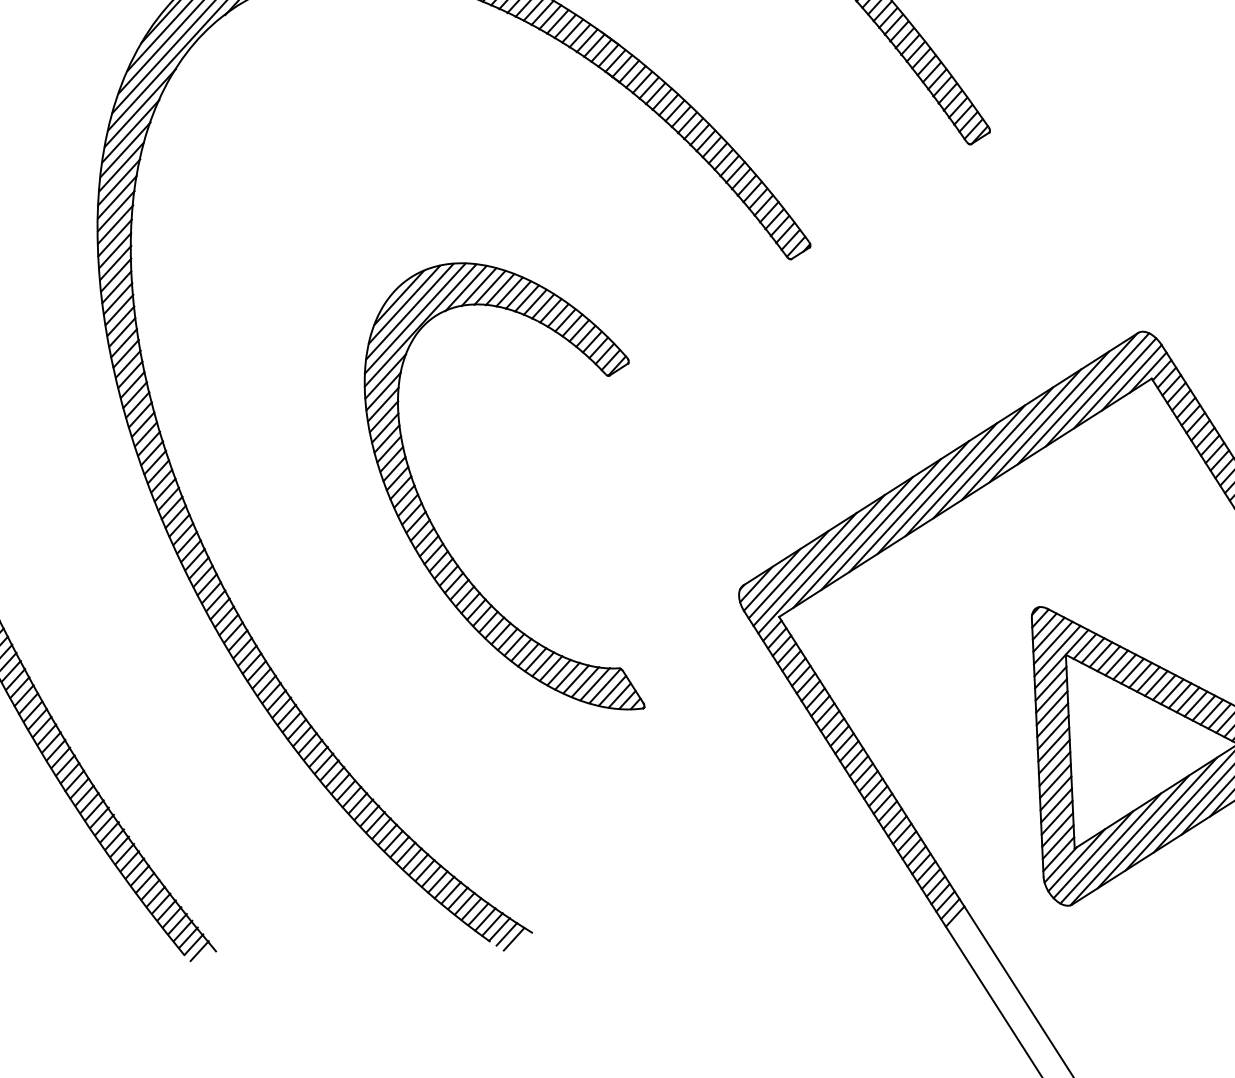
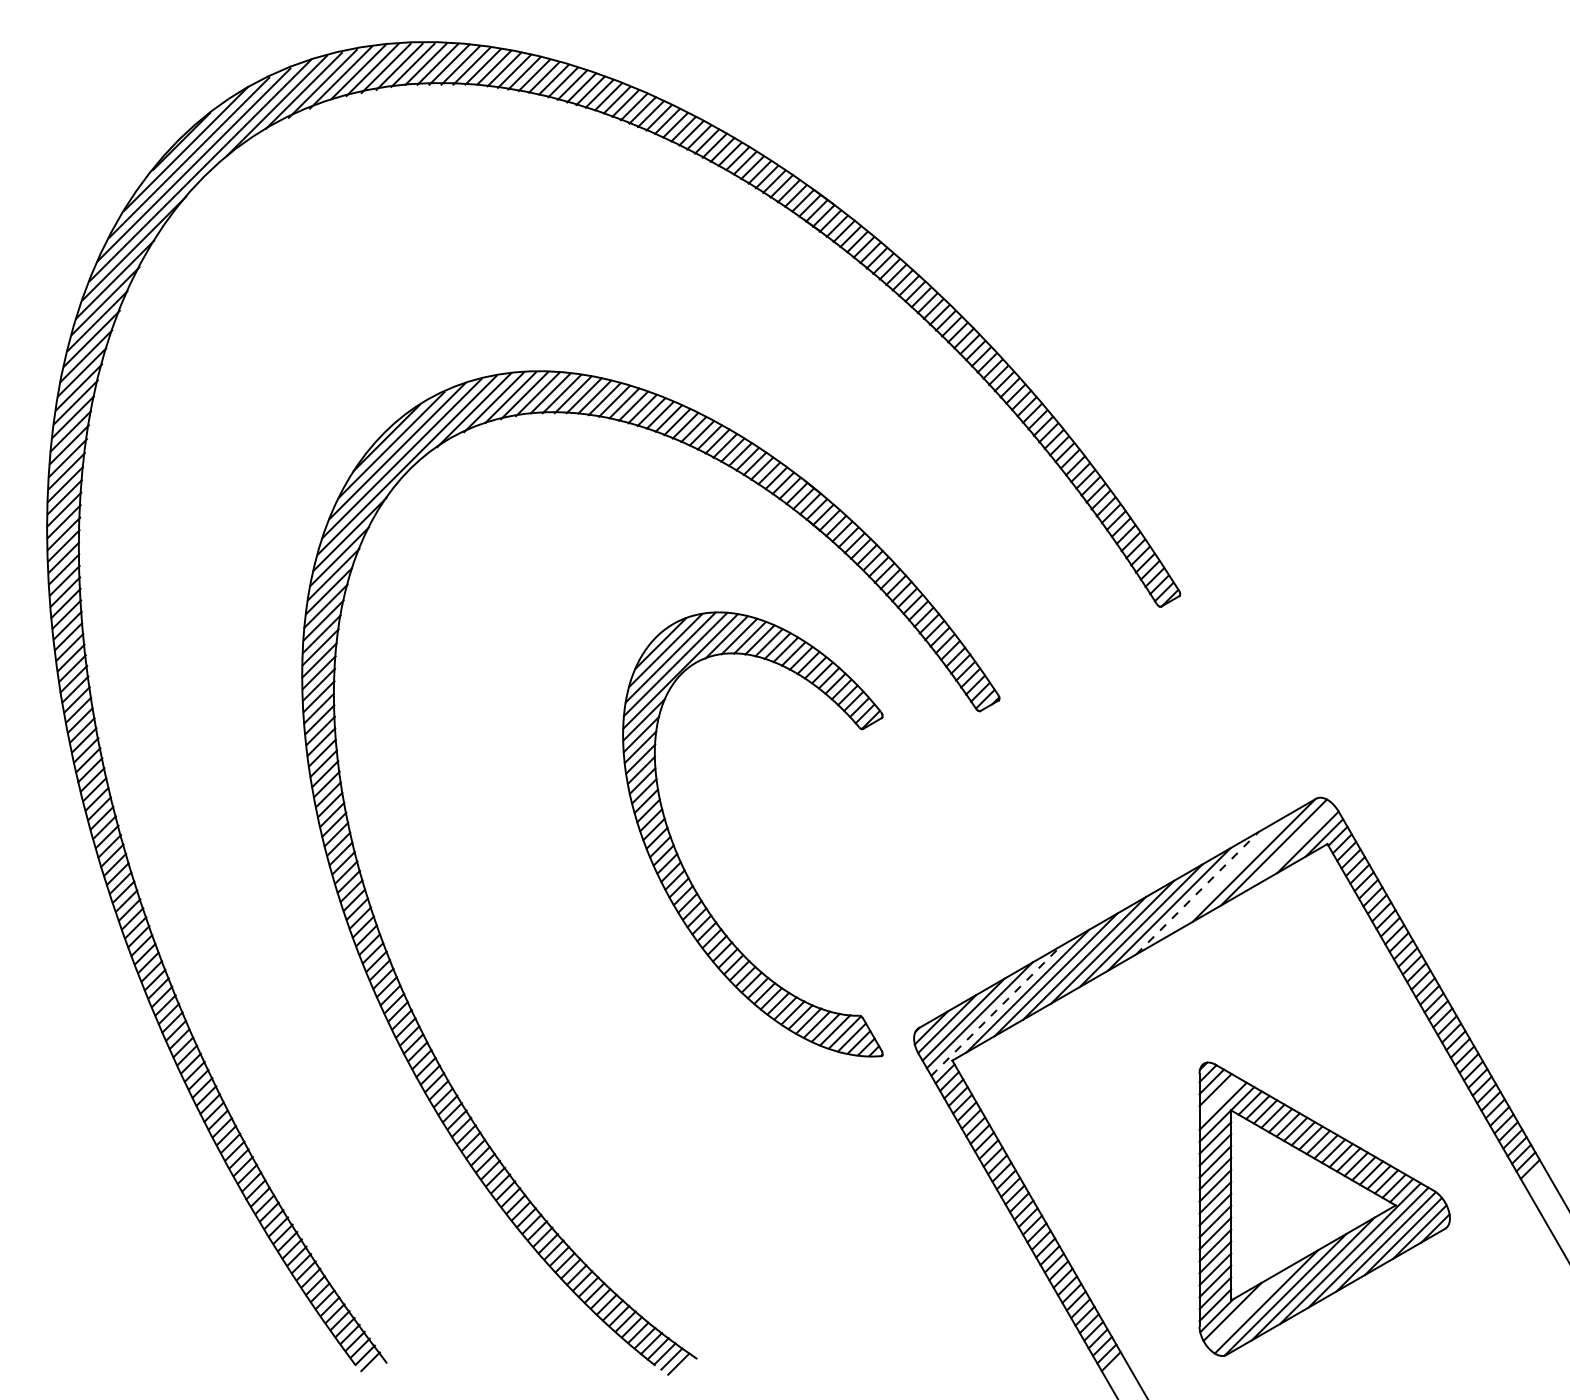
line: (1115, 382) -> (1291, 846), removed
line: (1049, 416) -> (1225, 876), removed
line: (1021, 435) -> (1197, 893), solid -> dashed
part: (433, 525) -> (684, 867), moved
line: (821, 563) -> (996, 1010), solid -> dashed
line: (1053, 643) -> (1219, 1098), removed
line: (1092, 854) -> (1248, 1306), removed

